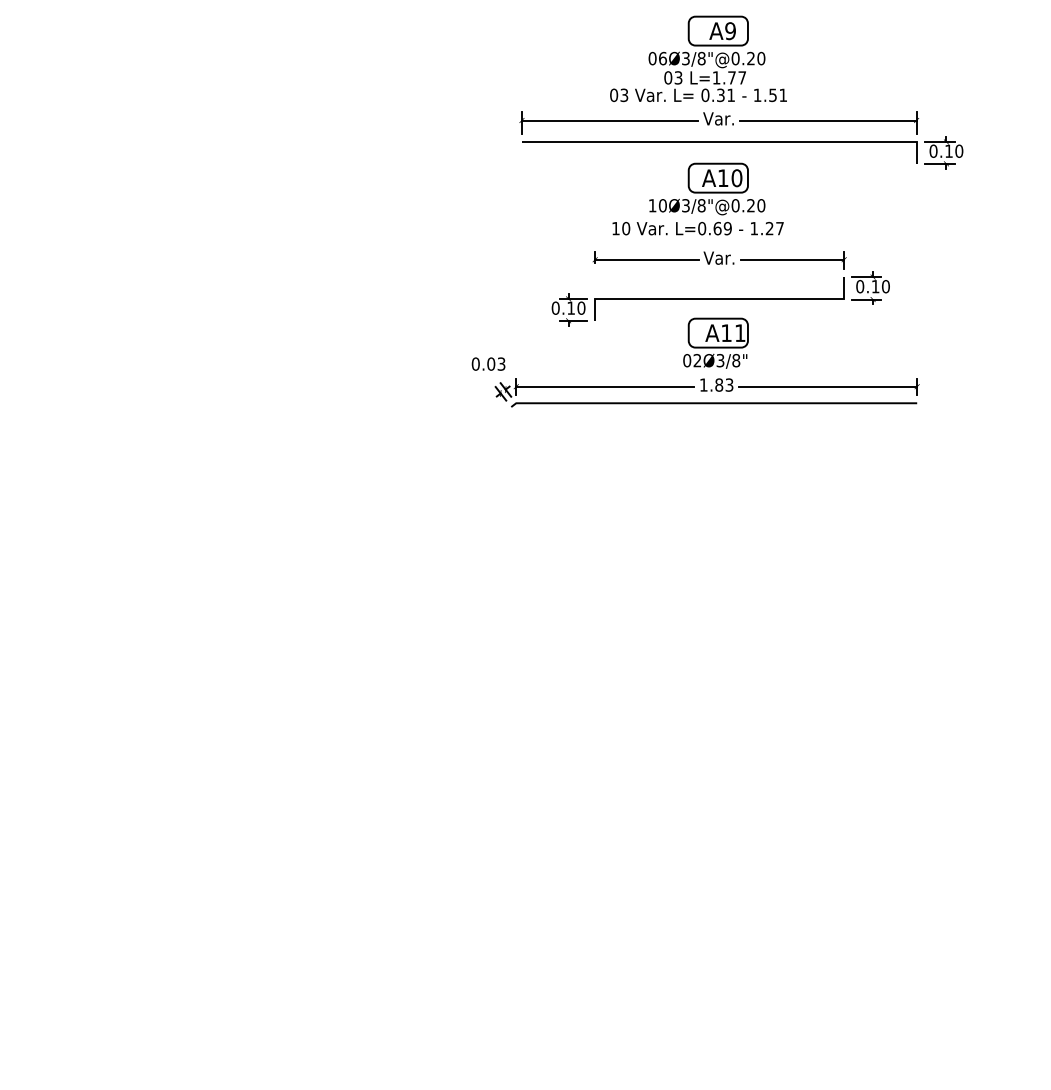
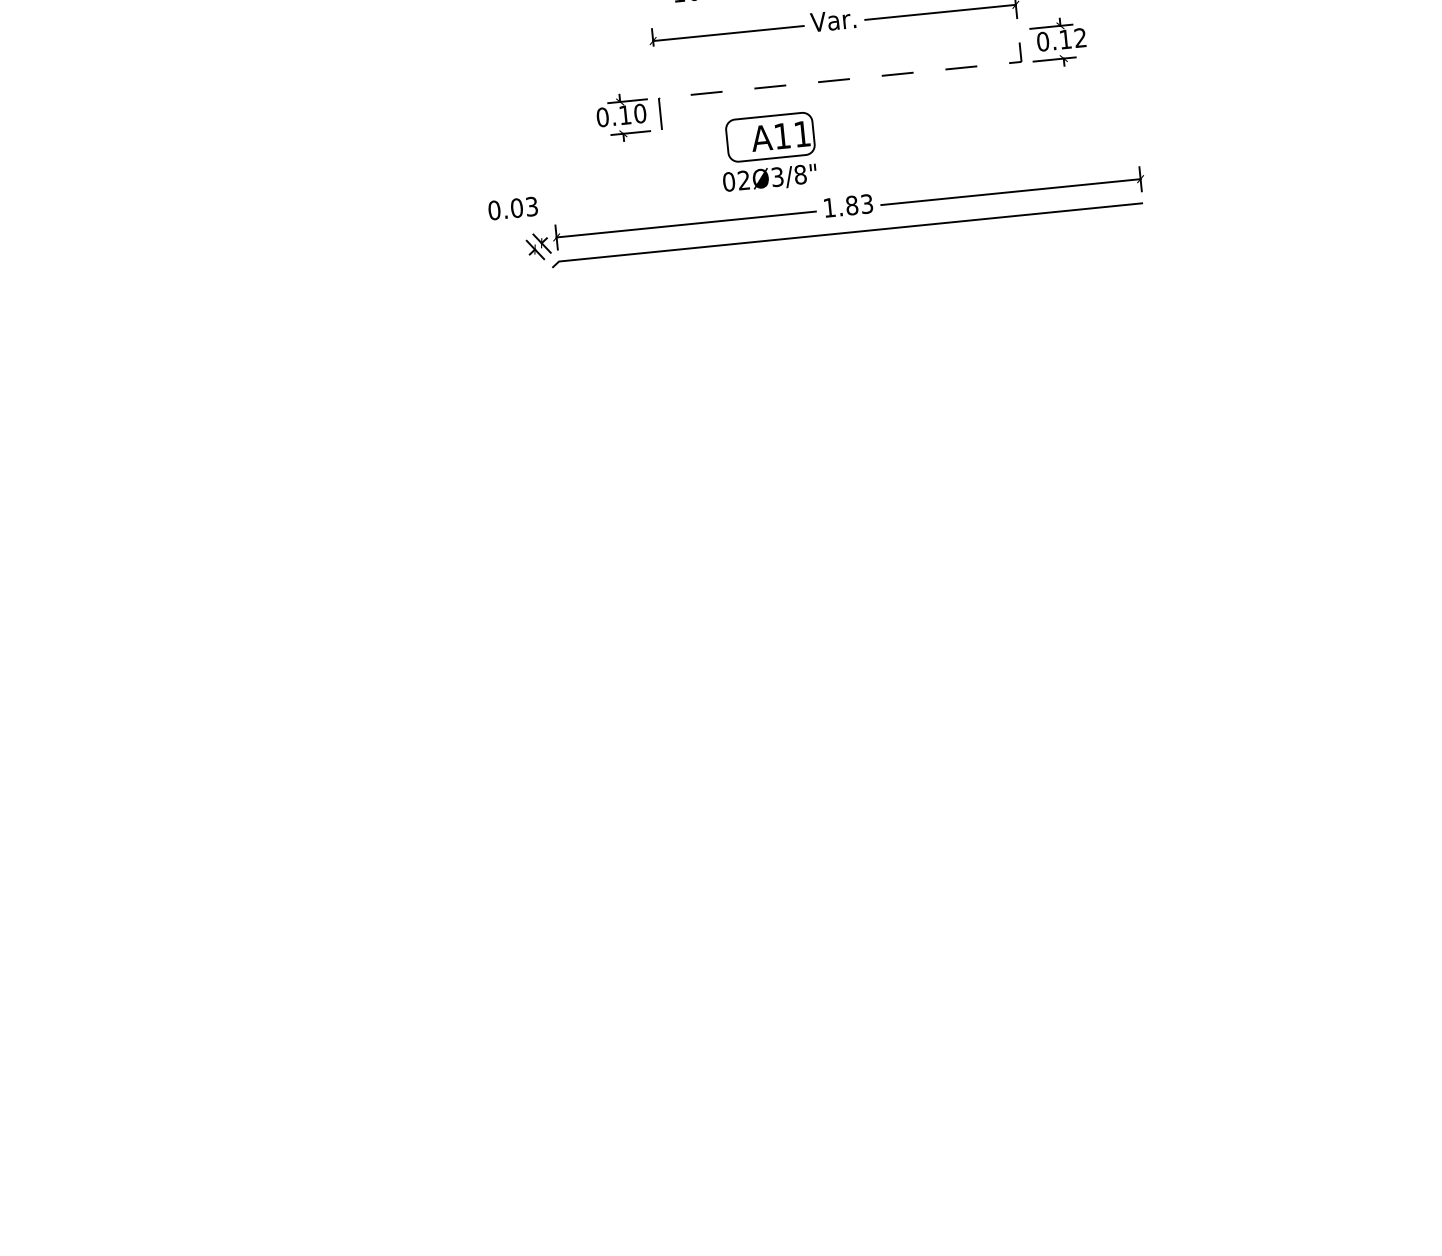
text: (885, 286) -> (1079, 37), 0.10 -> 0.12
line: (720, 298) -> (841, 79), solid -> dashed
part: (715, 342) -> (767, 151), moved

